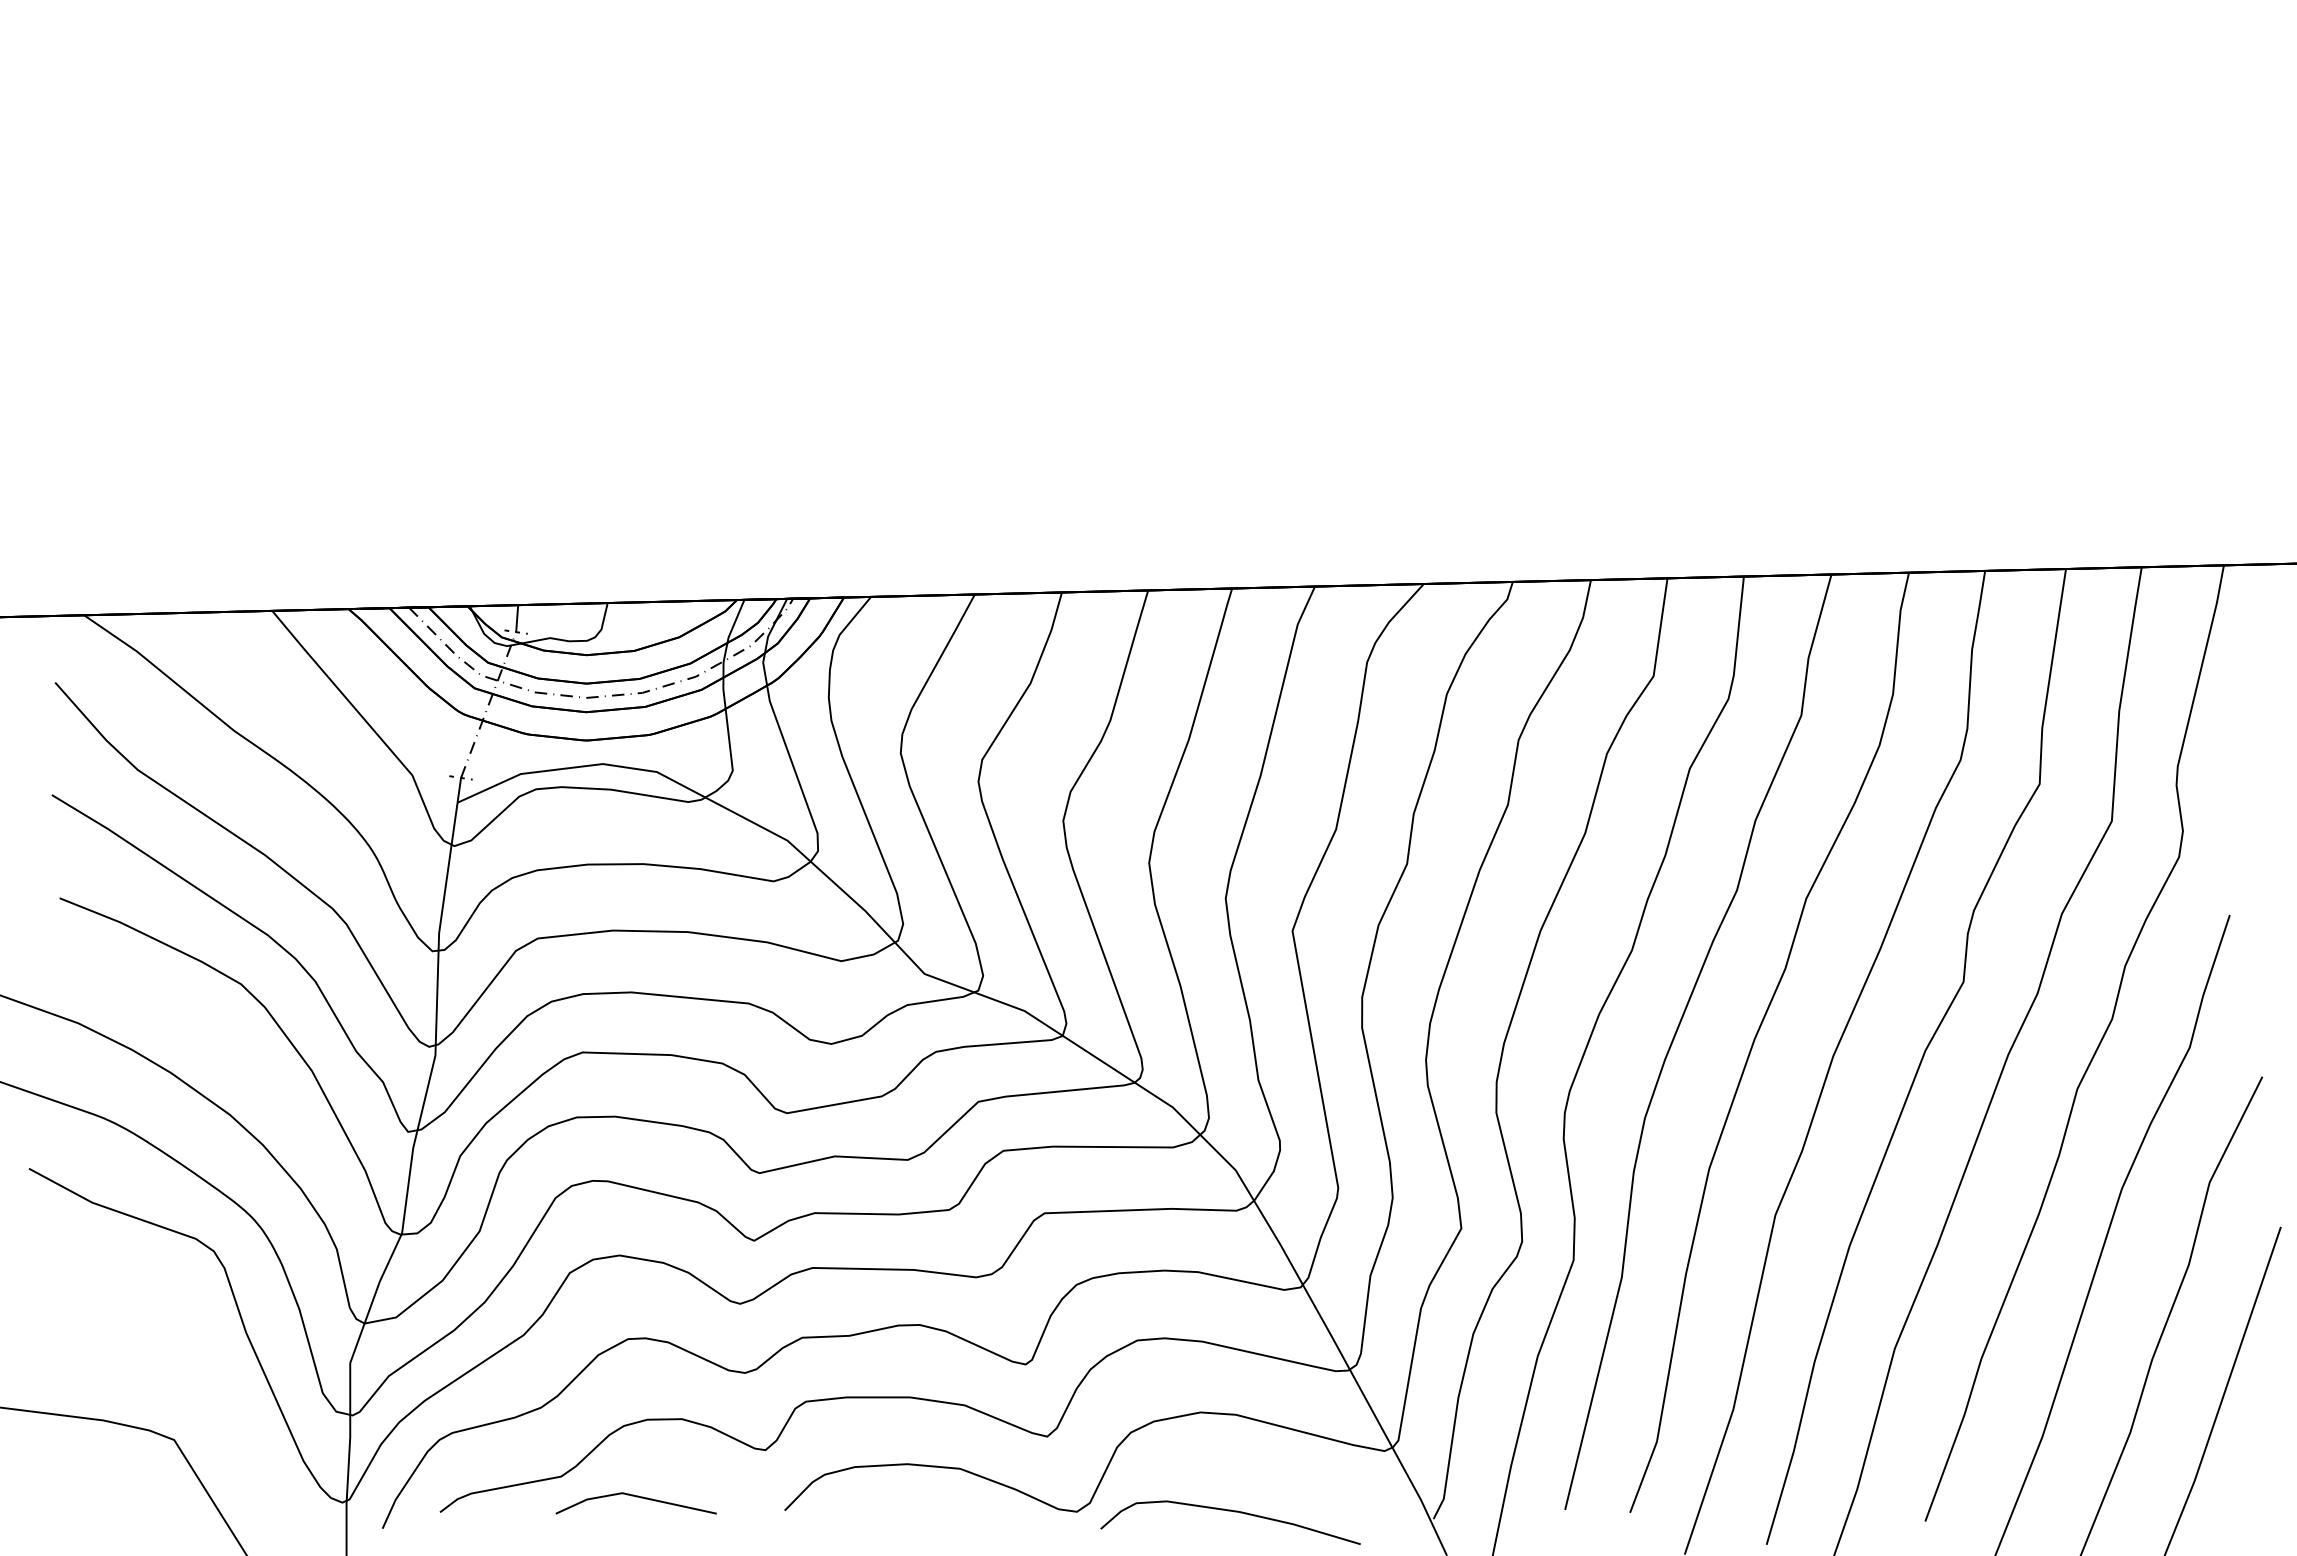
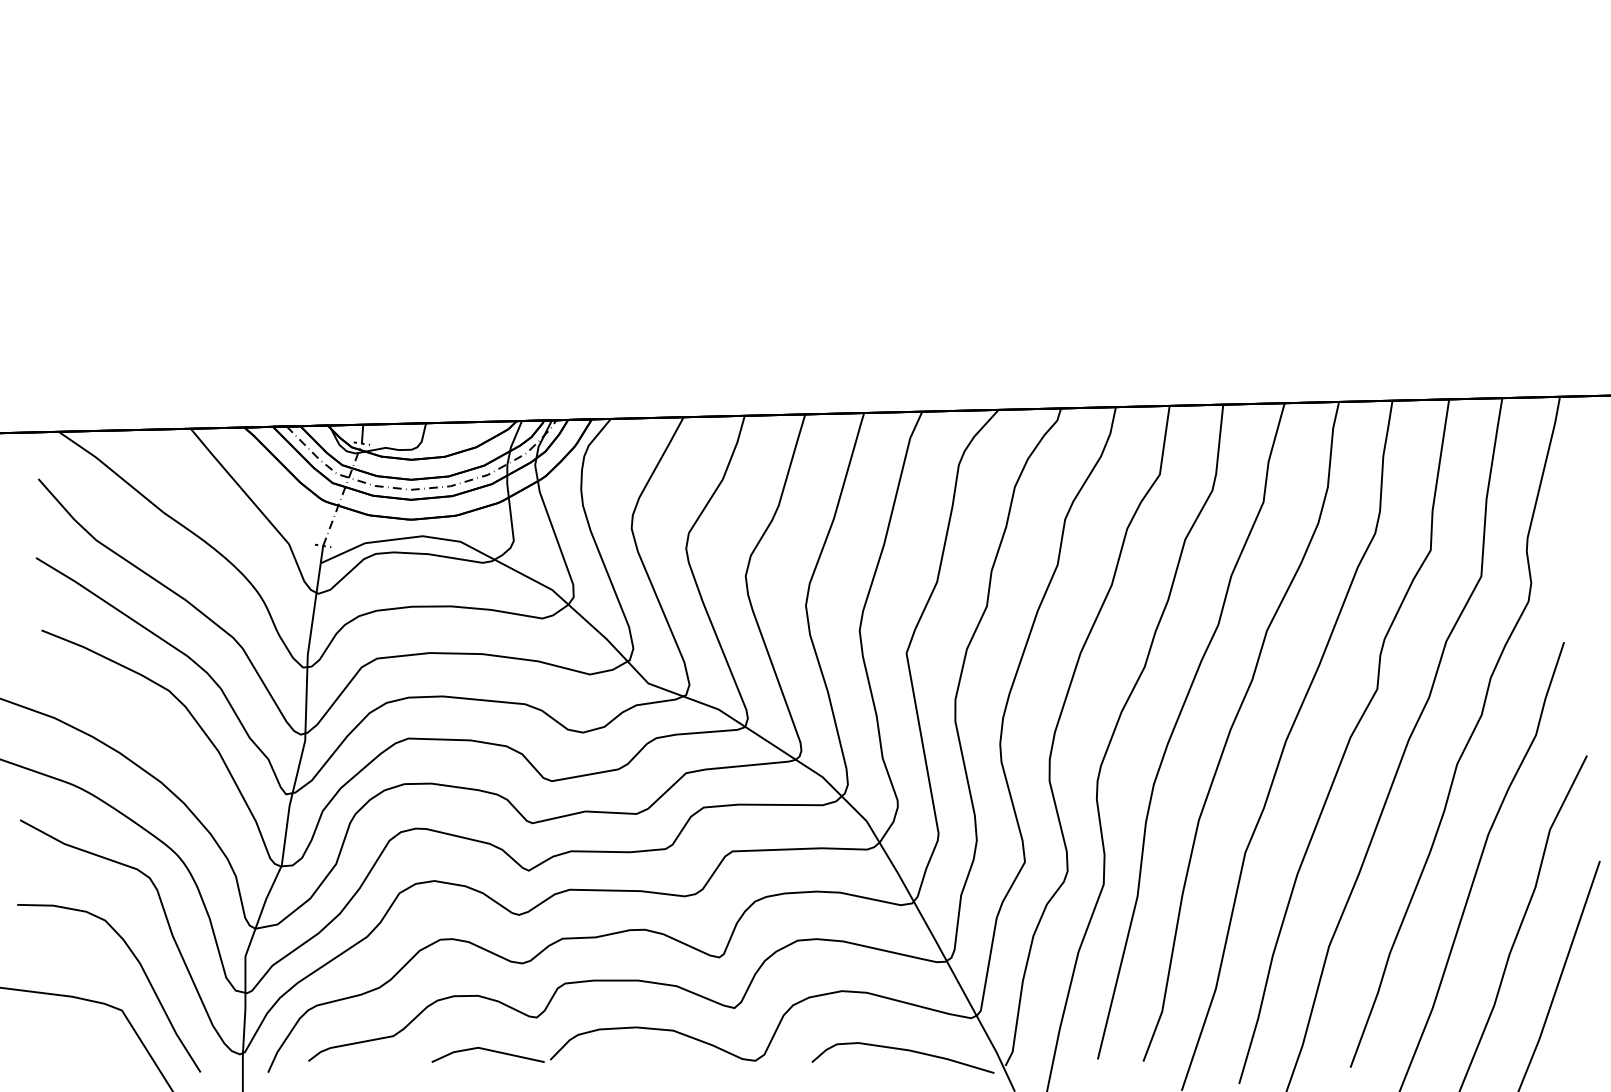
curve: (204, 1384) -> (143, 971), added
line: (636, 1497) -> (488, 1050), moved
curve: (1234, 1512) -> (905, 1050), moved

